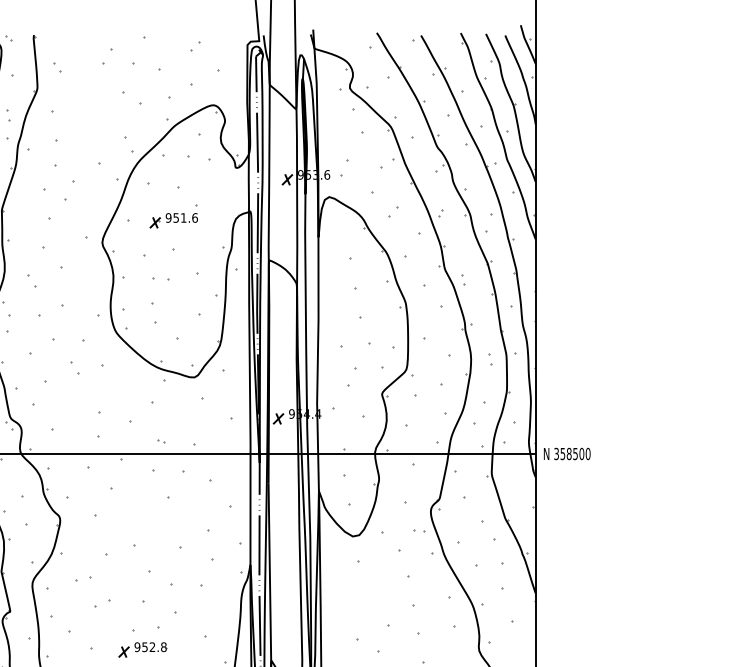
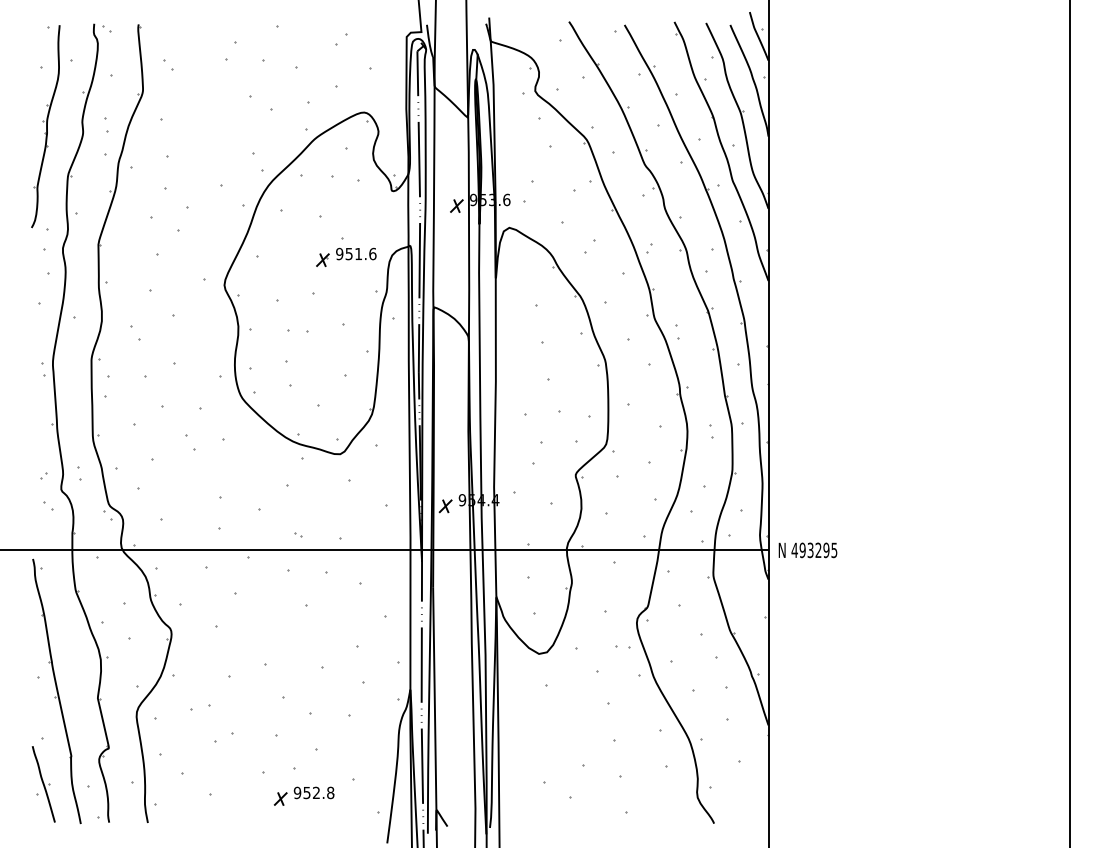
part: (174, 219) -> (346, 256), moved
text: (572, 454) -> (814, 550), 358500 -> 493295
part: (142, 649) -> (303, 795), moved

